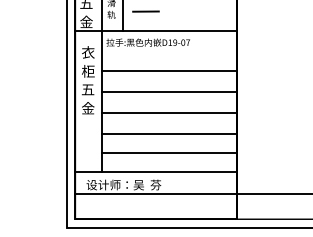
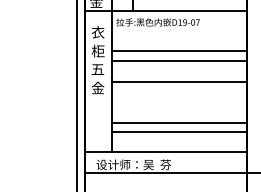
line: (168, 91) -> (178, 61), moved
line: (168, 112) -> (178, 81), moved
line: (168, 133) -> (178, 123), moved

